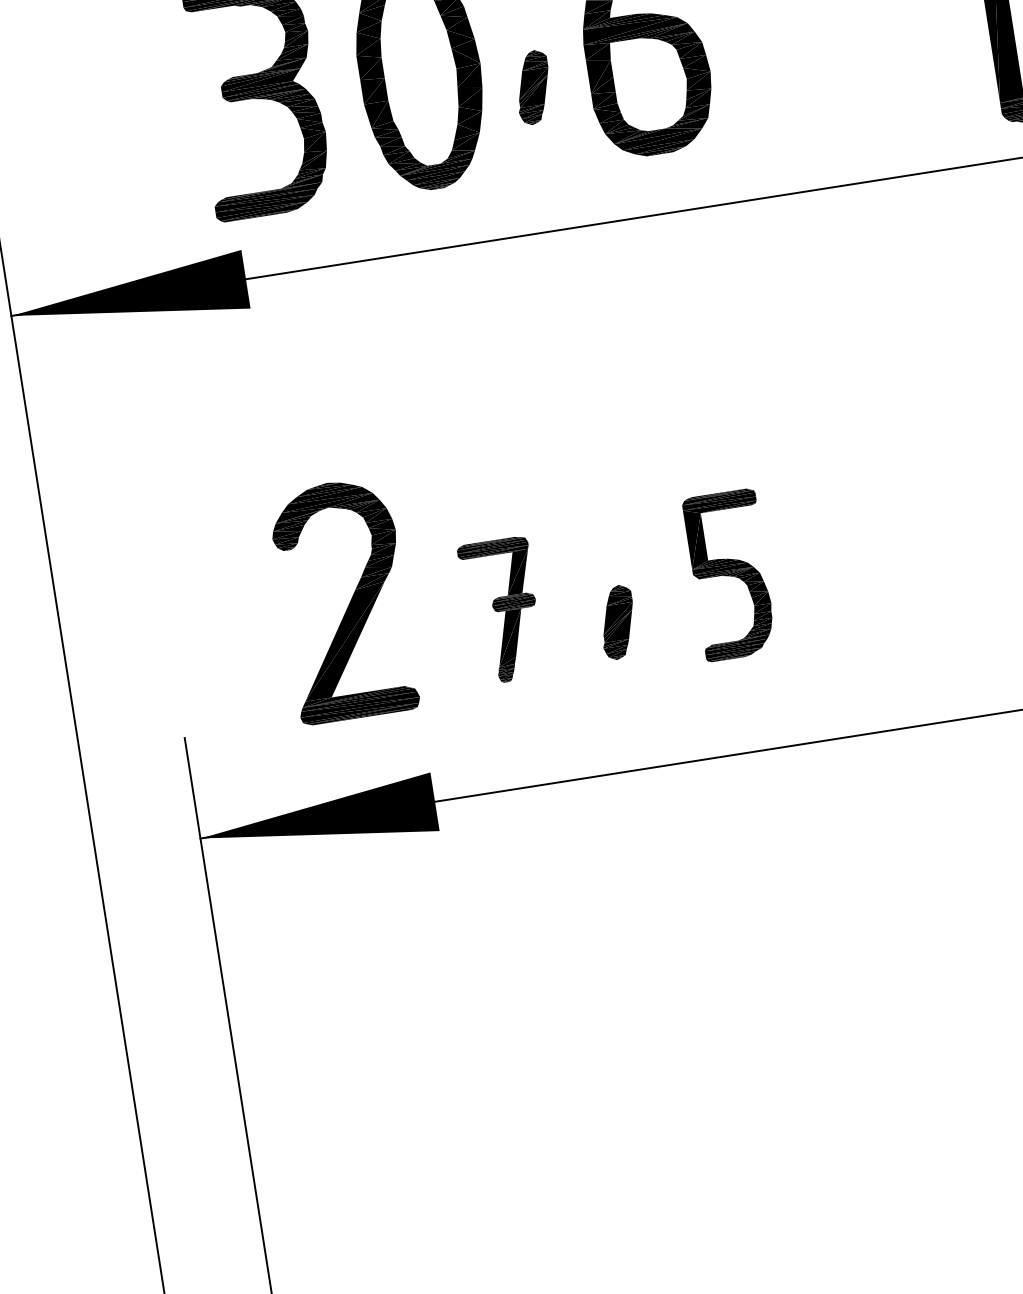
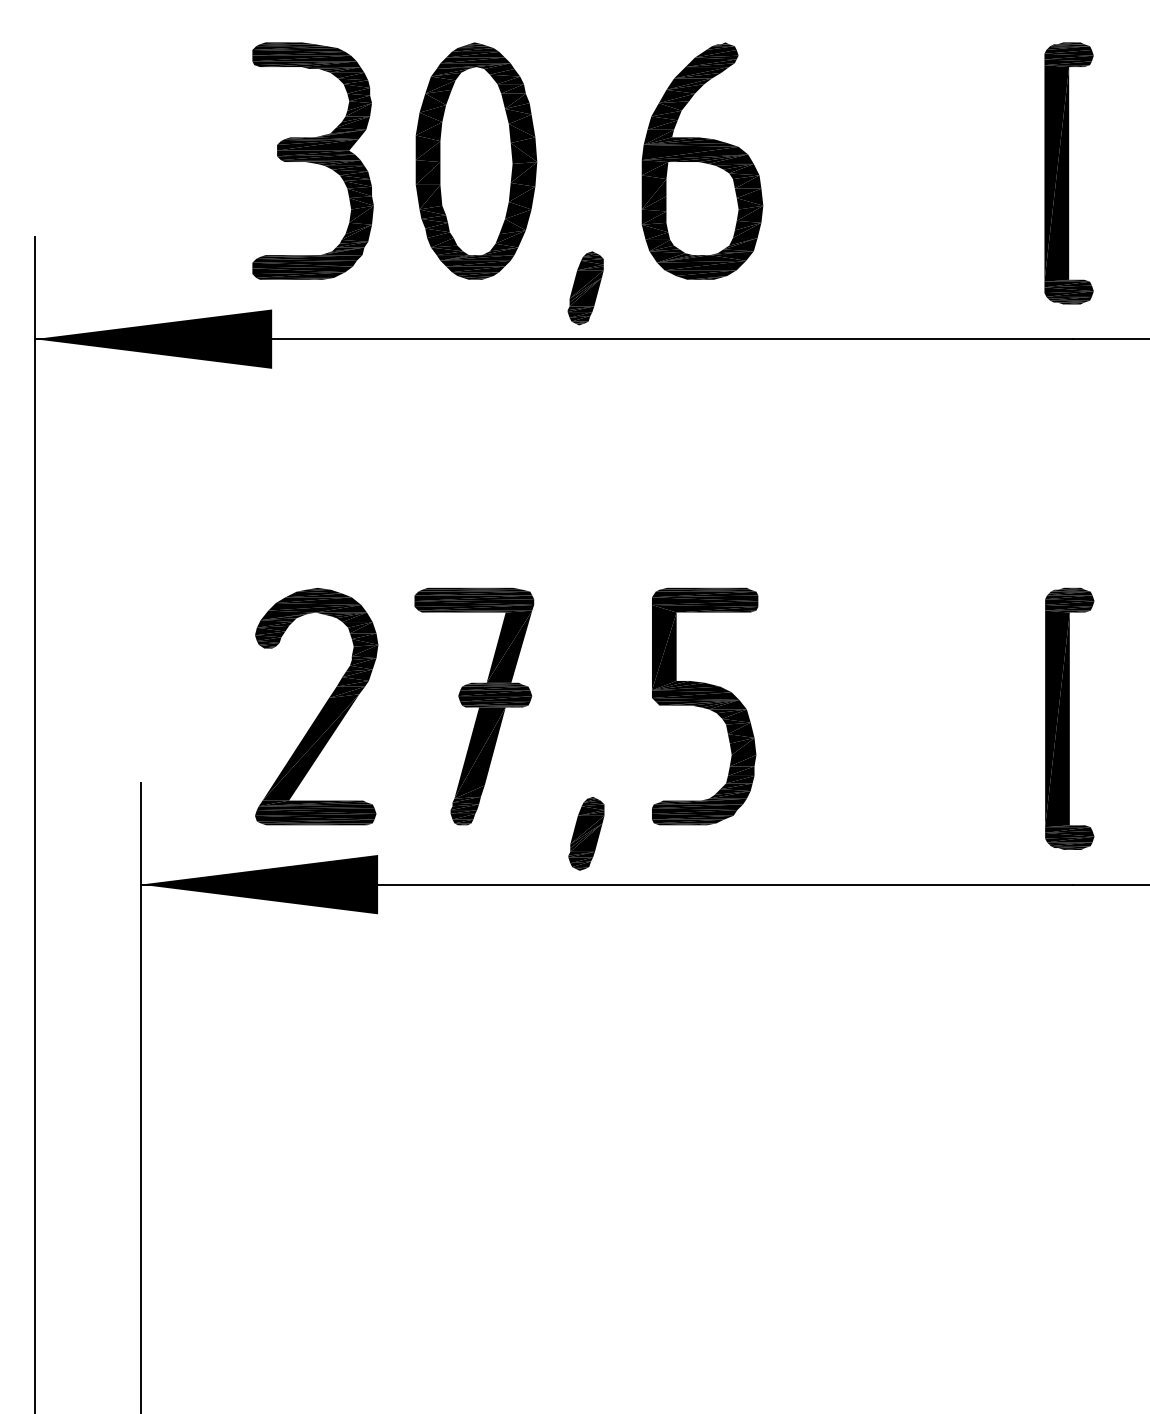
part: (533, 87) -> (585, 288), moved
part: (730, 575) -> (705, 706), size x1.43
part: (344, 600) -> (316, 706), moved
part: (502, 610) -> (474, 706), size x1.67
part: (617, 622) -> (586, 833), moved

